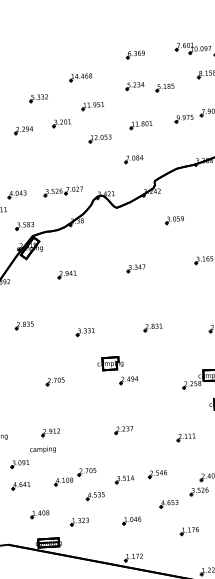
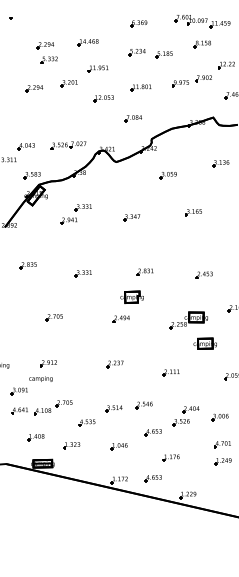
part: (33, 82) -> (45, 45), added
part: (81, 259) -> (82, 207), added
part: (109, 362) -> (131, 296), moved
part: (75, 476) -> (53, 407), moved
part: (169, 554) -> (152, 478), added

